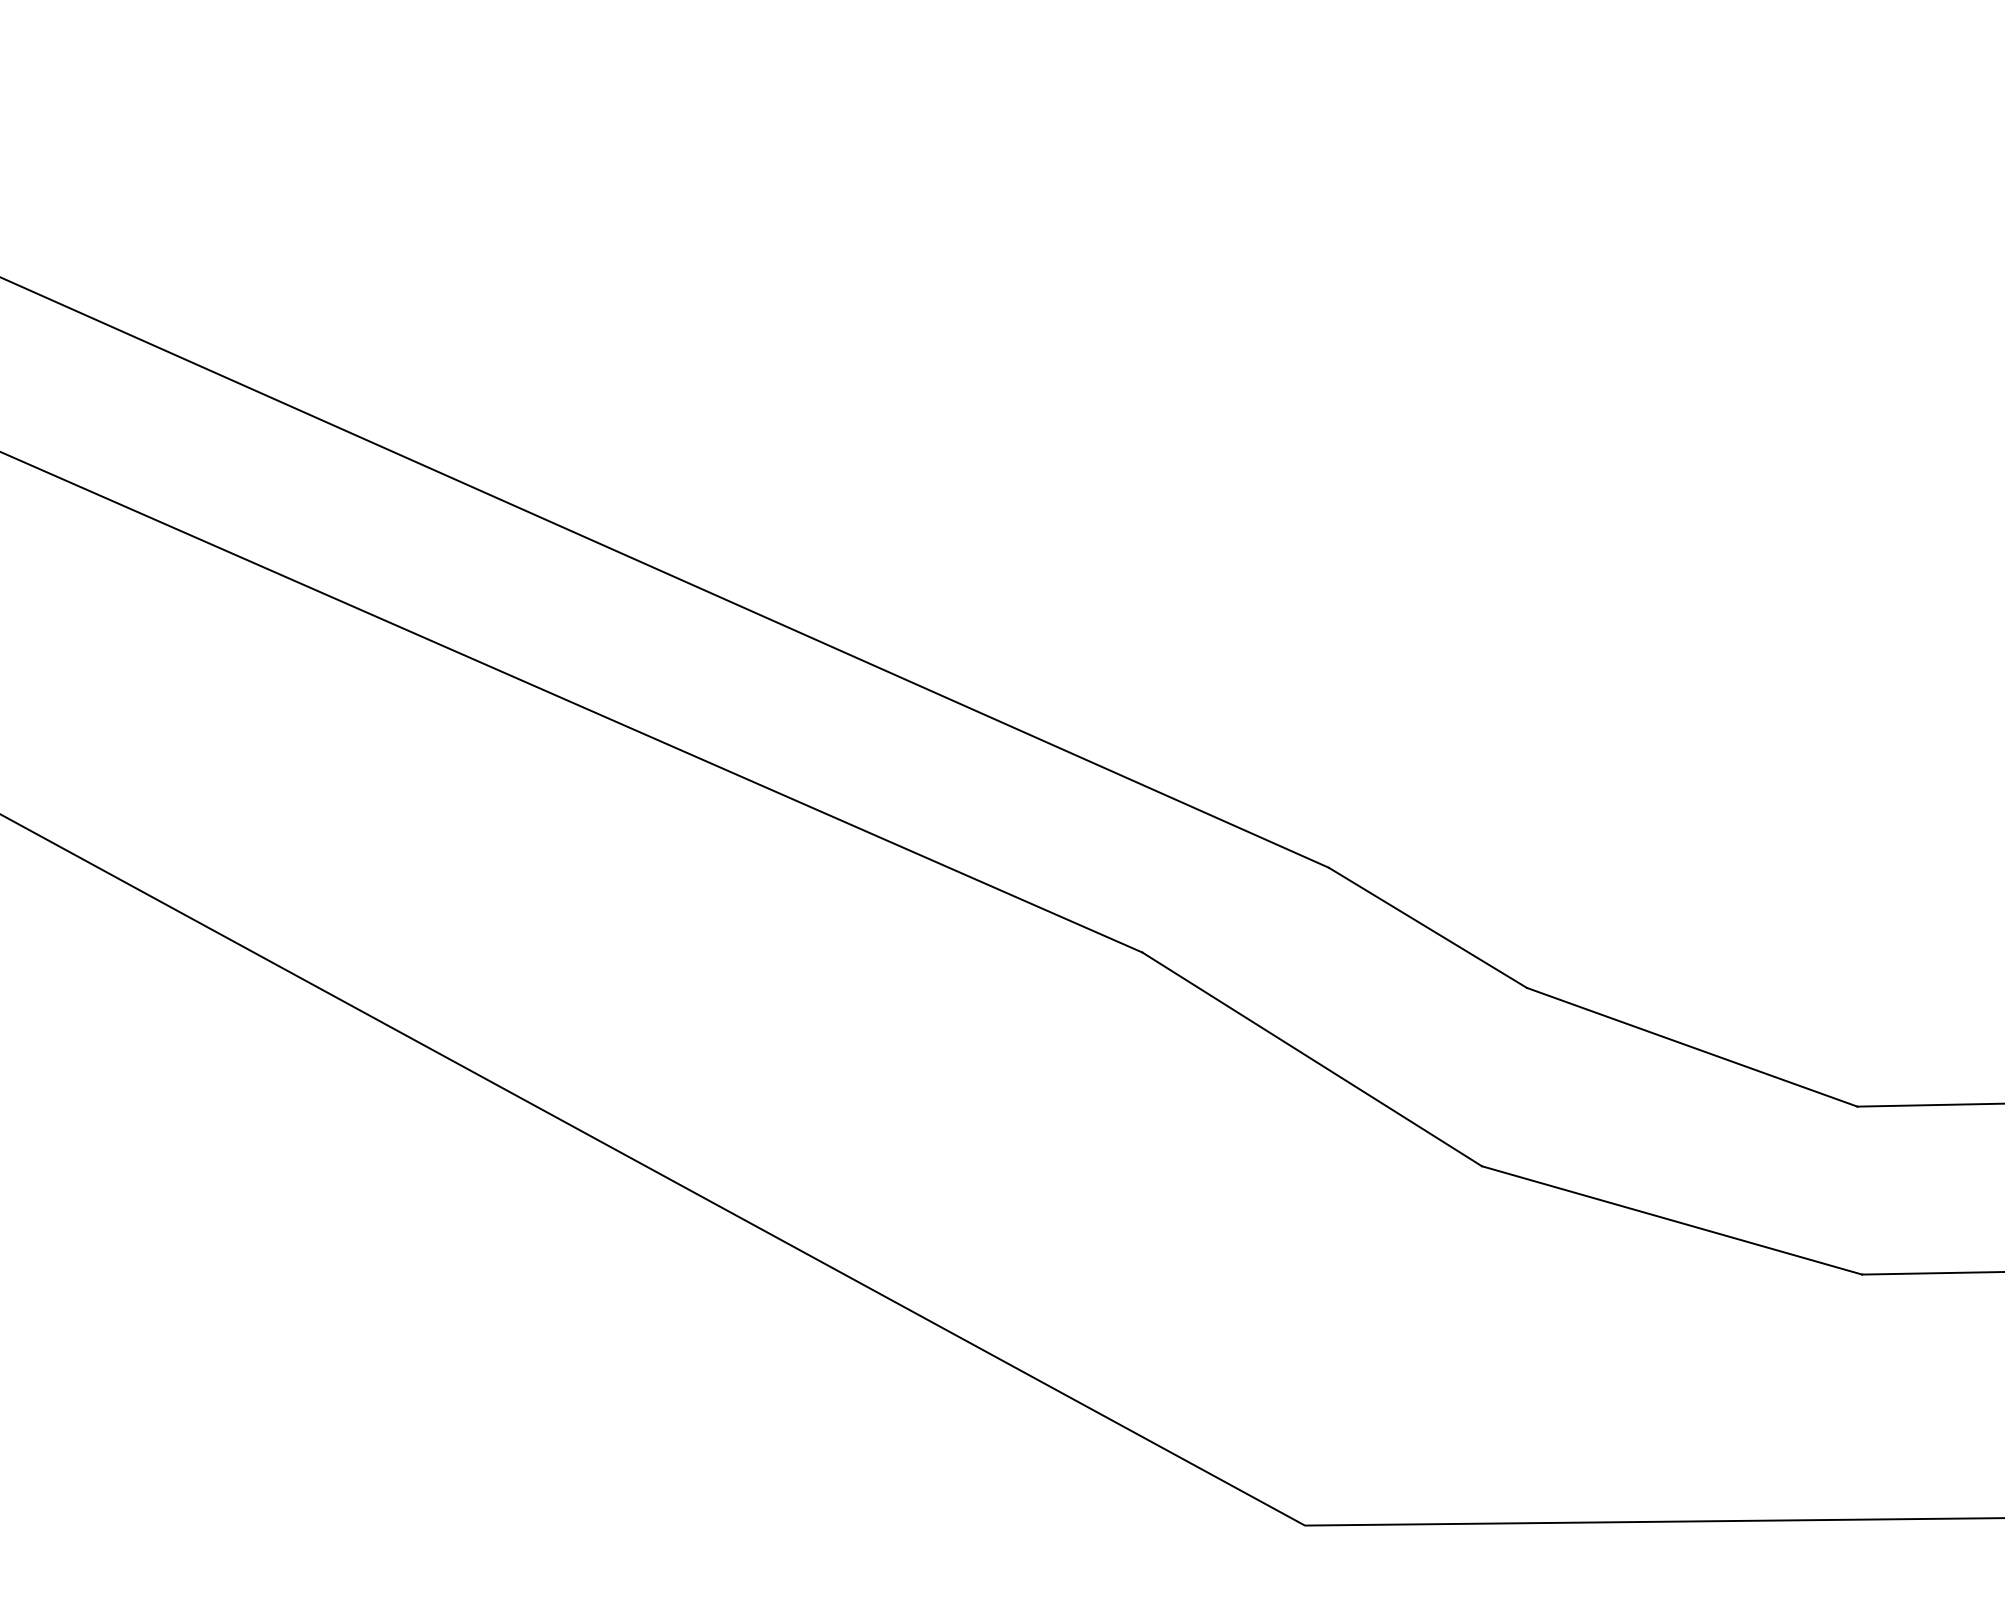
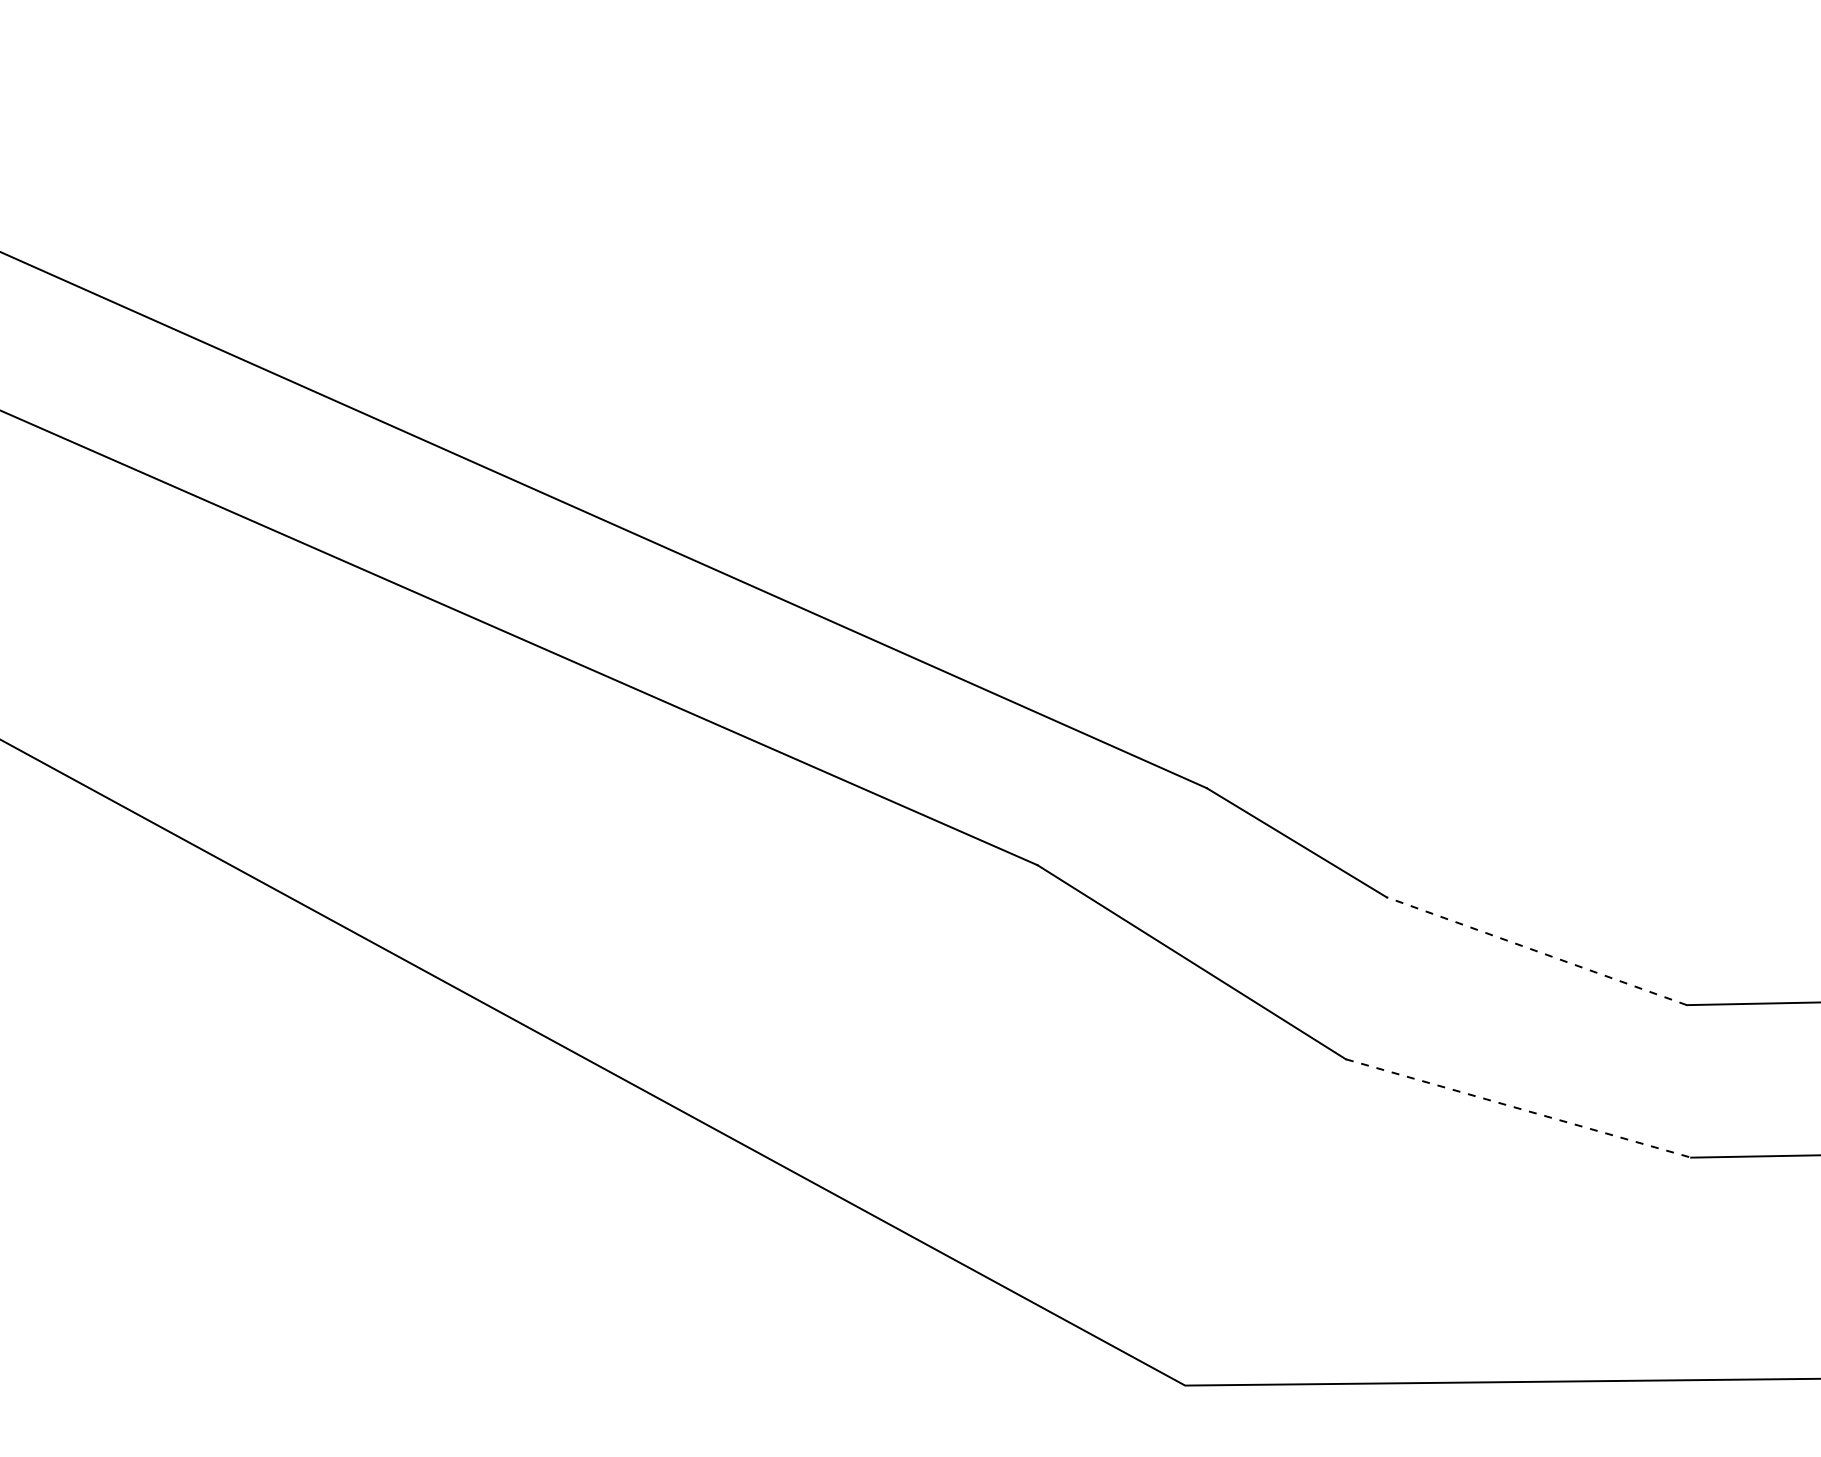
line: (1692, 1047) -> (1537, 951), solid -> dashed
line: (1672, 1220) -> (1518, 1108), solid -> dashed

